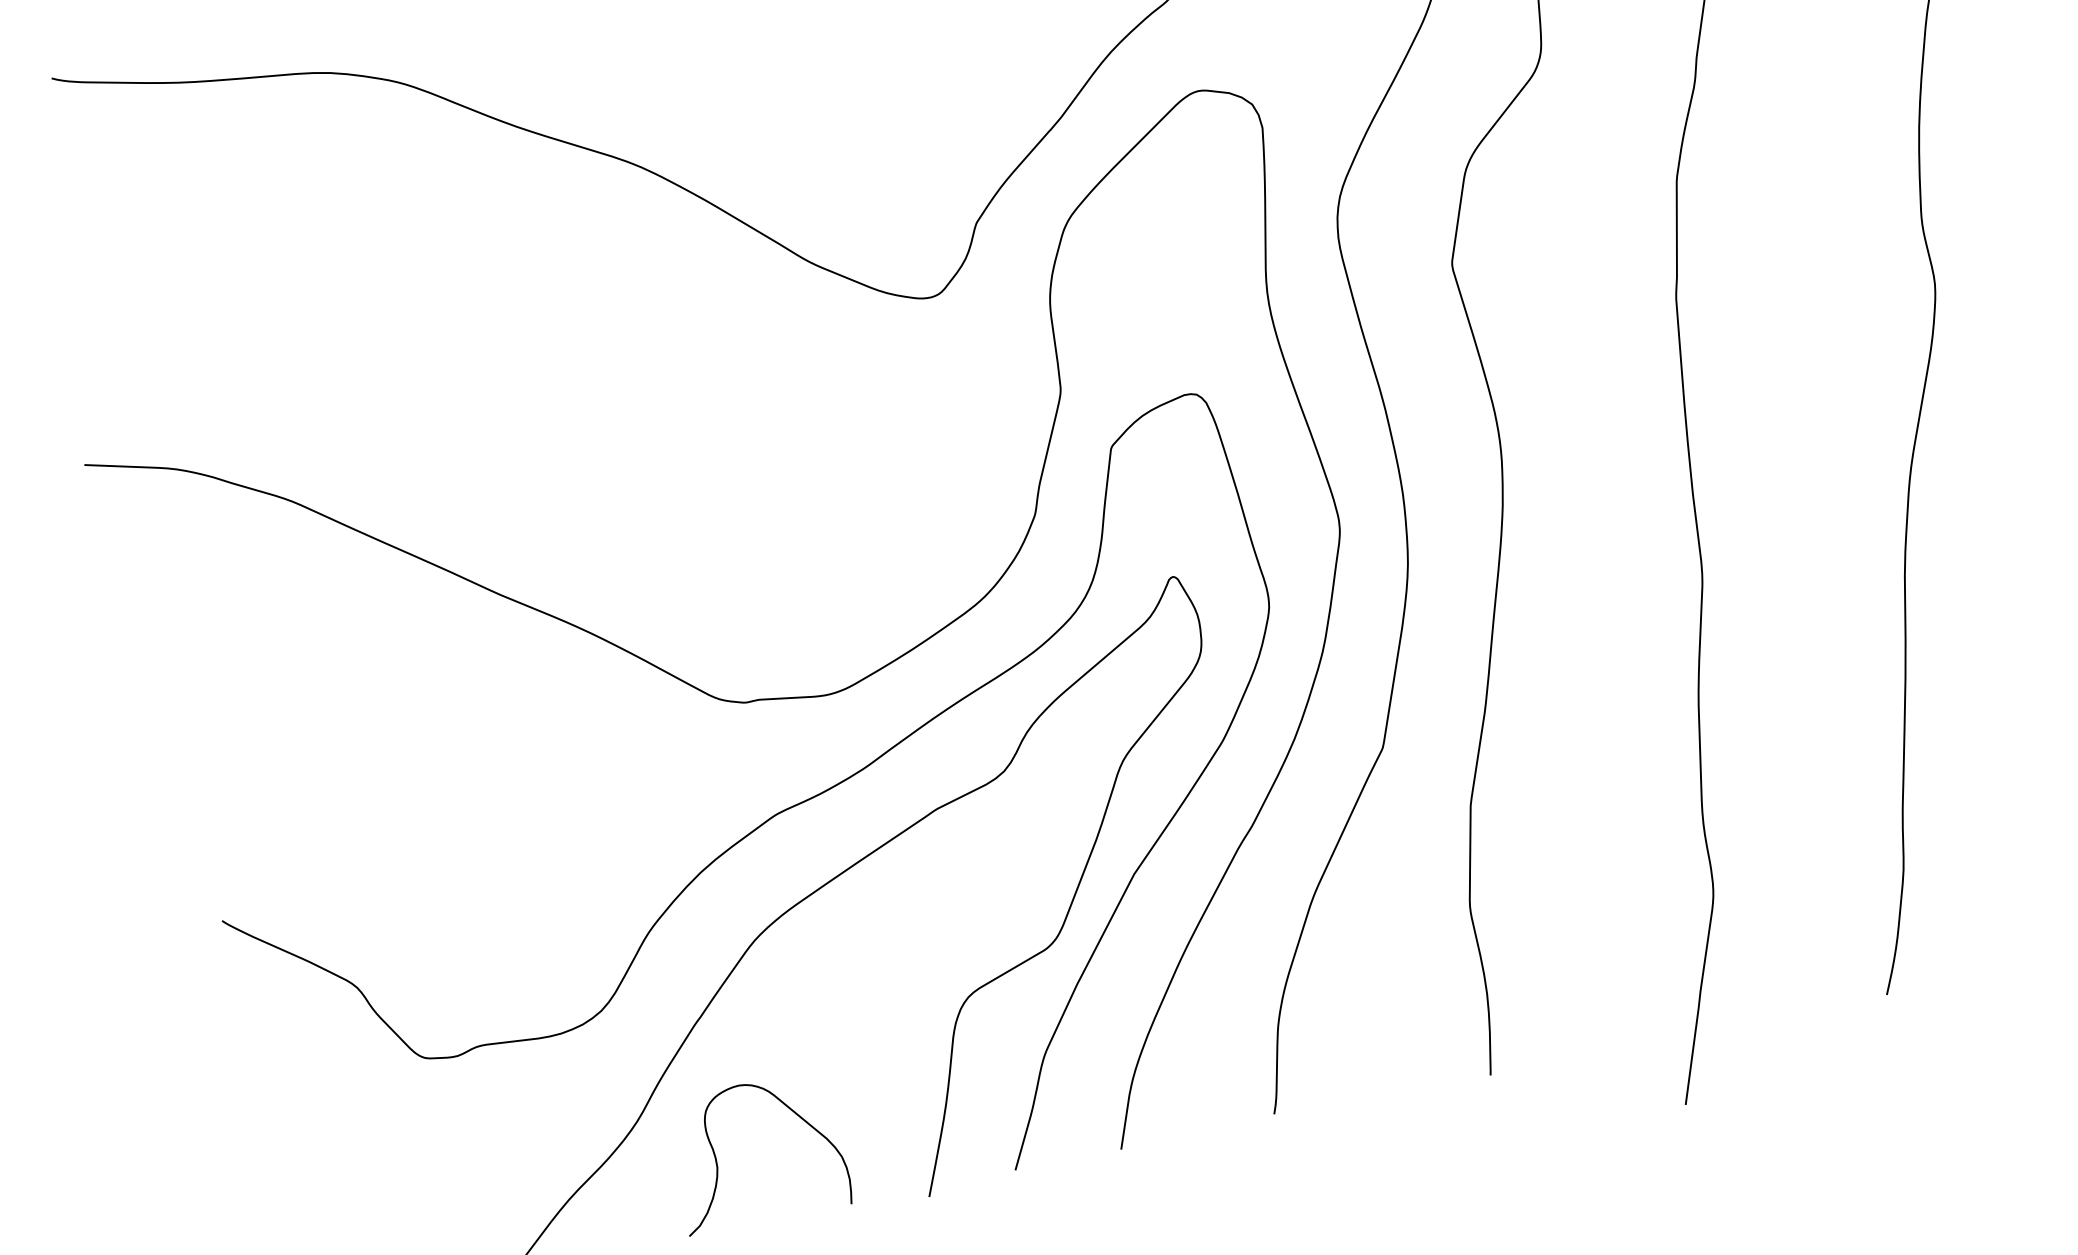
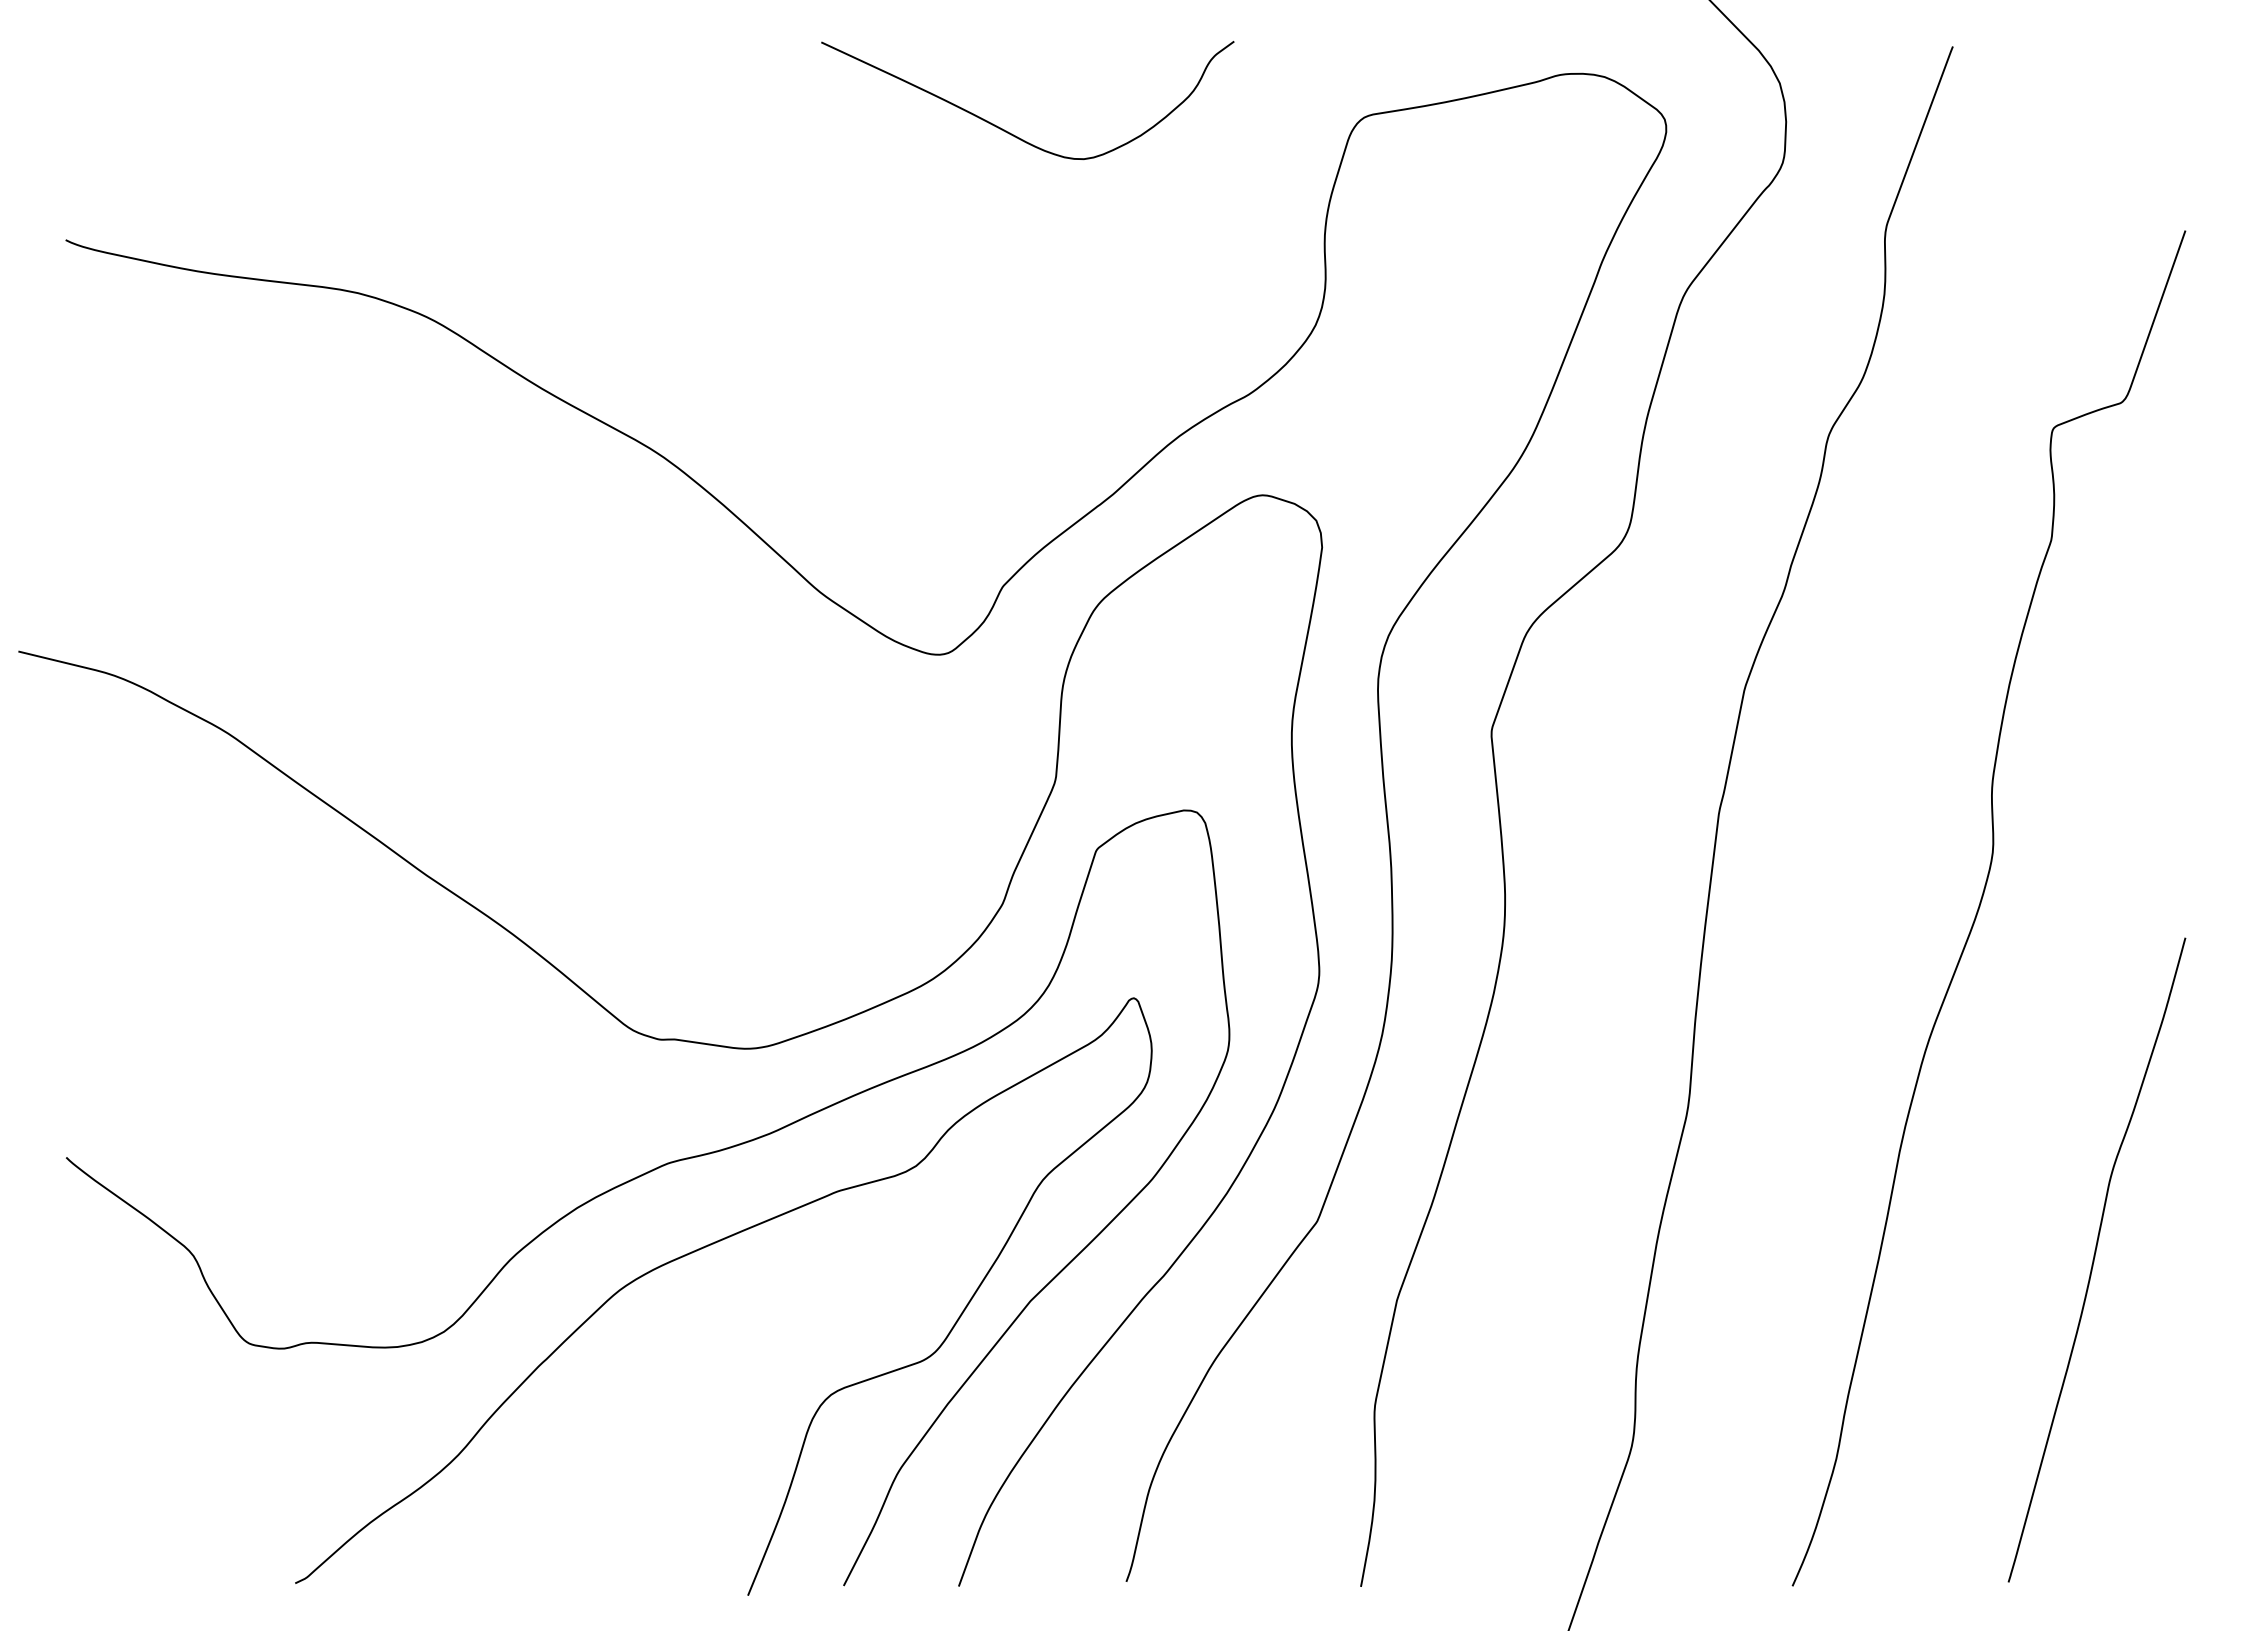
curve: (716, 1160) -> (533, 1512), removed

